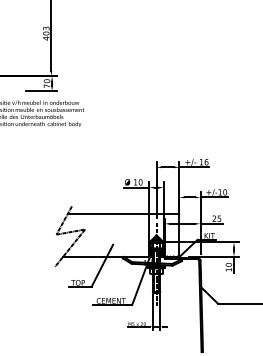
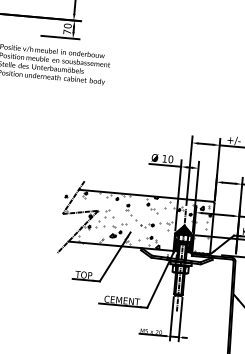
hatch: (116, 235) -> (135, 221), added

